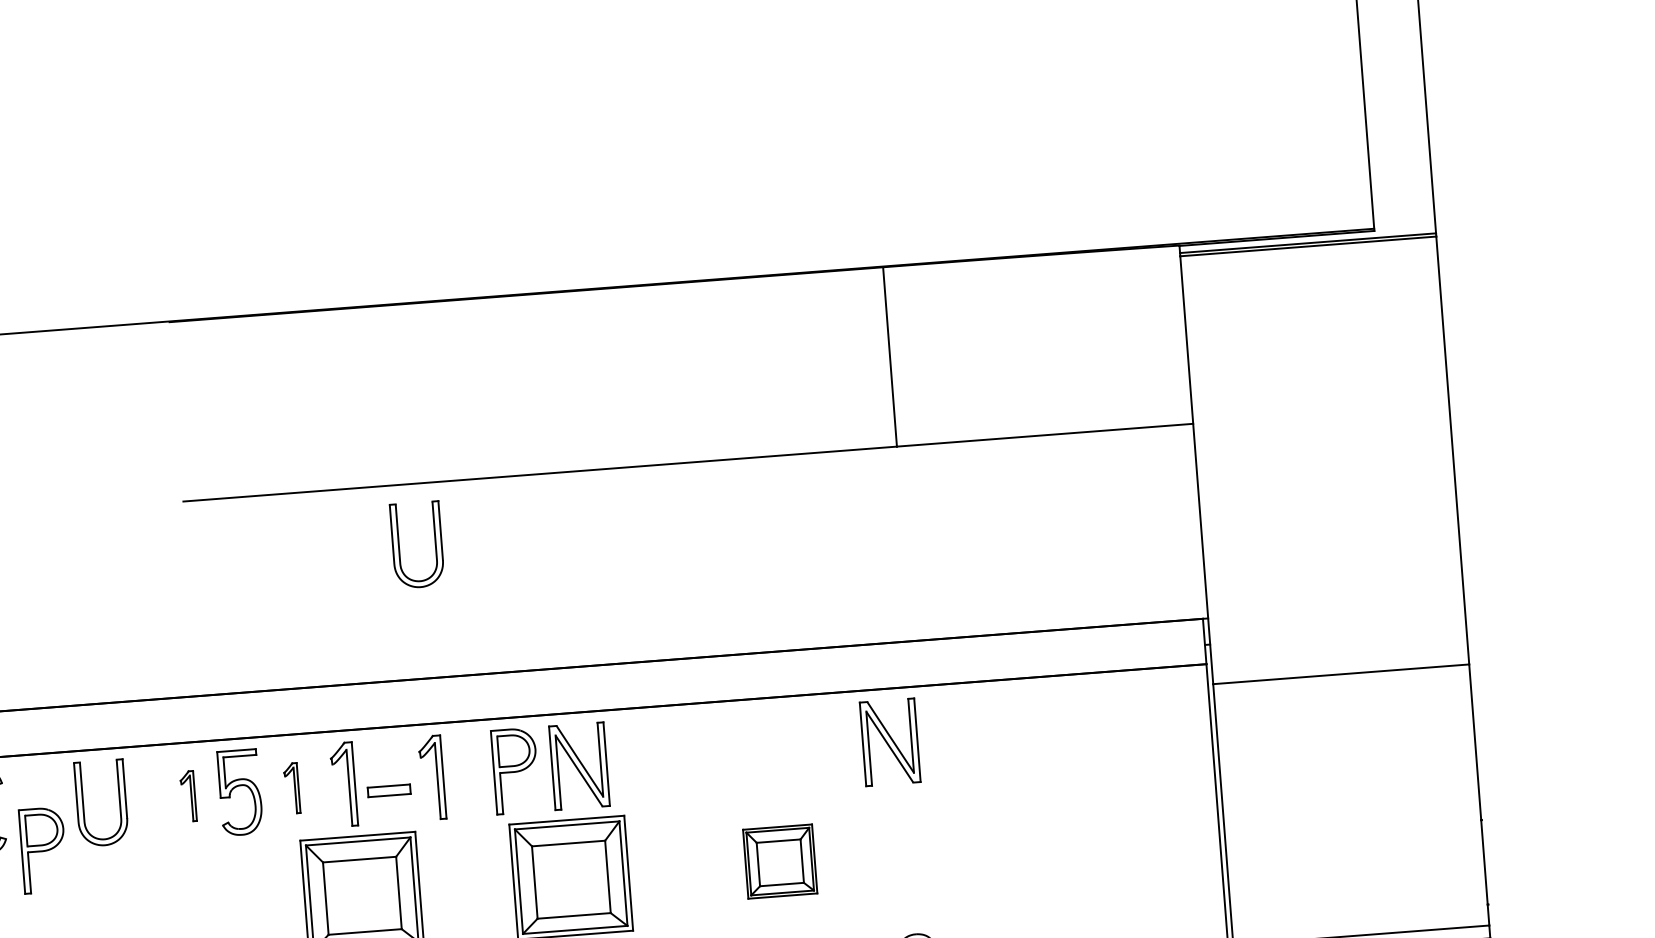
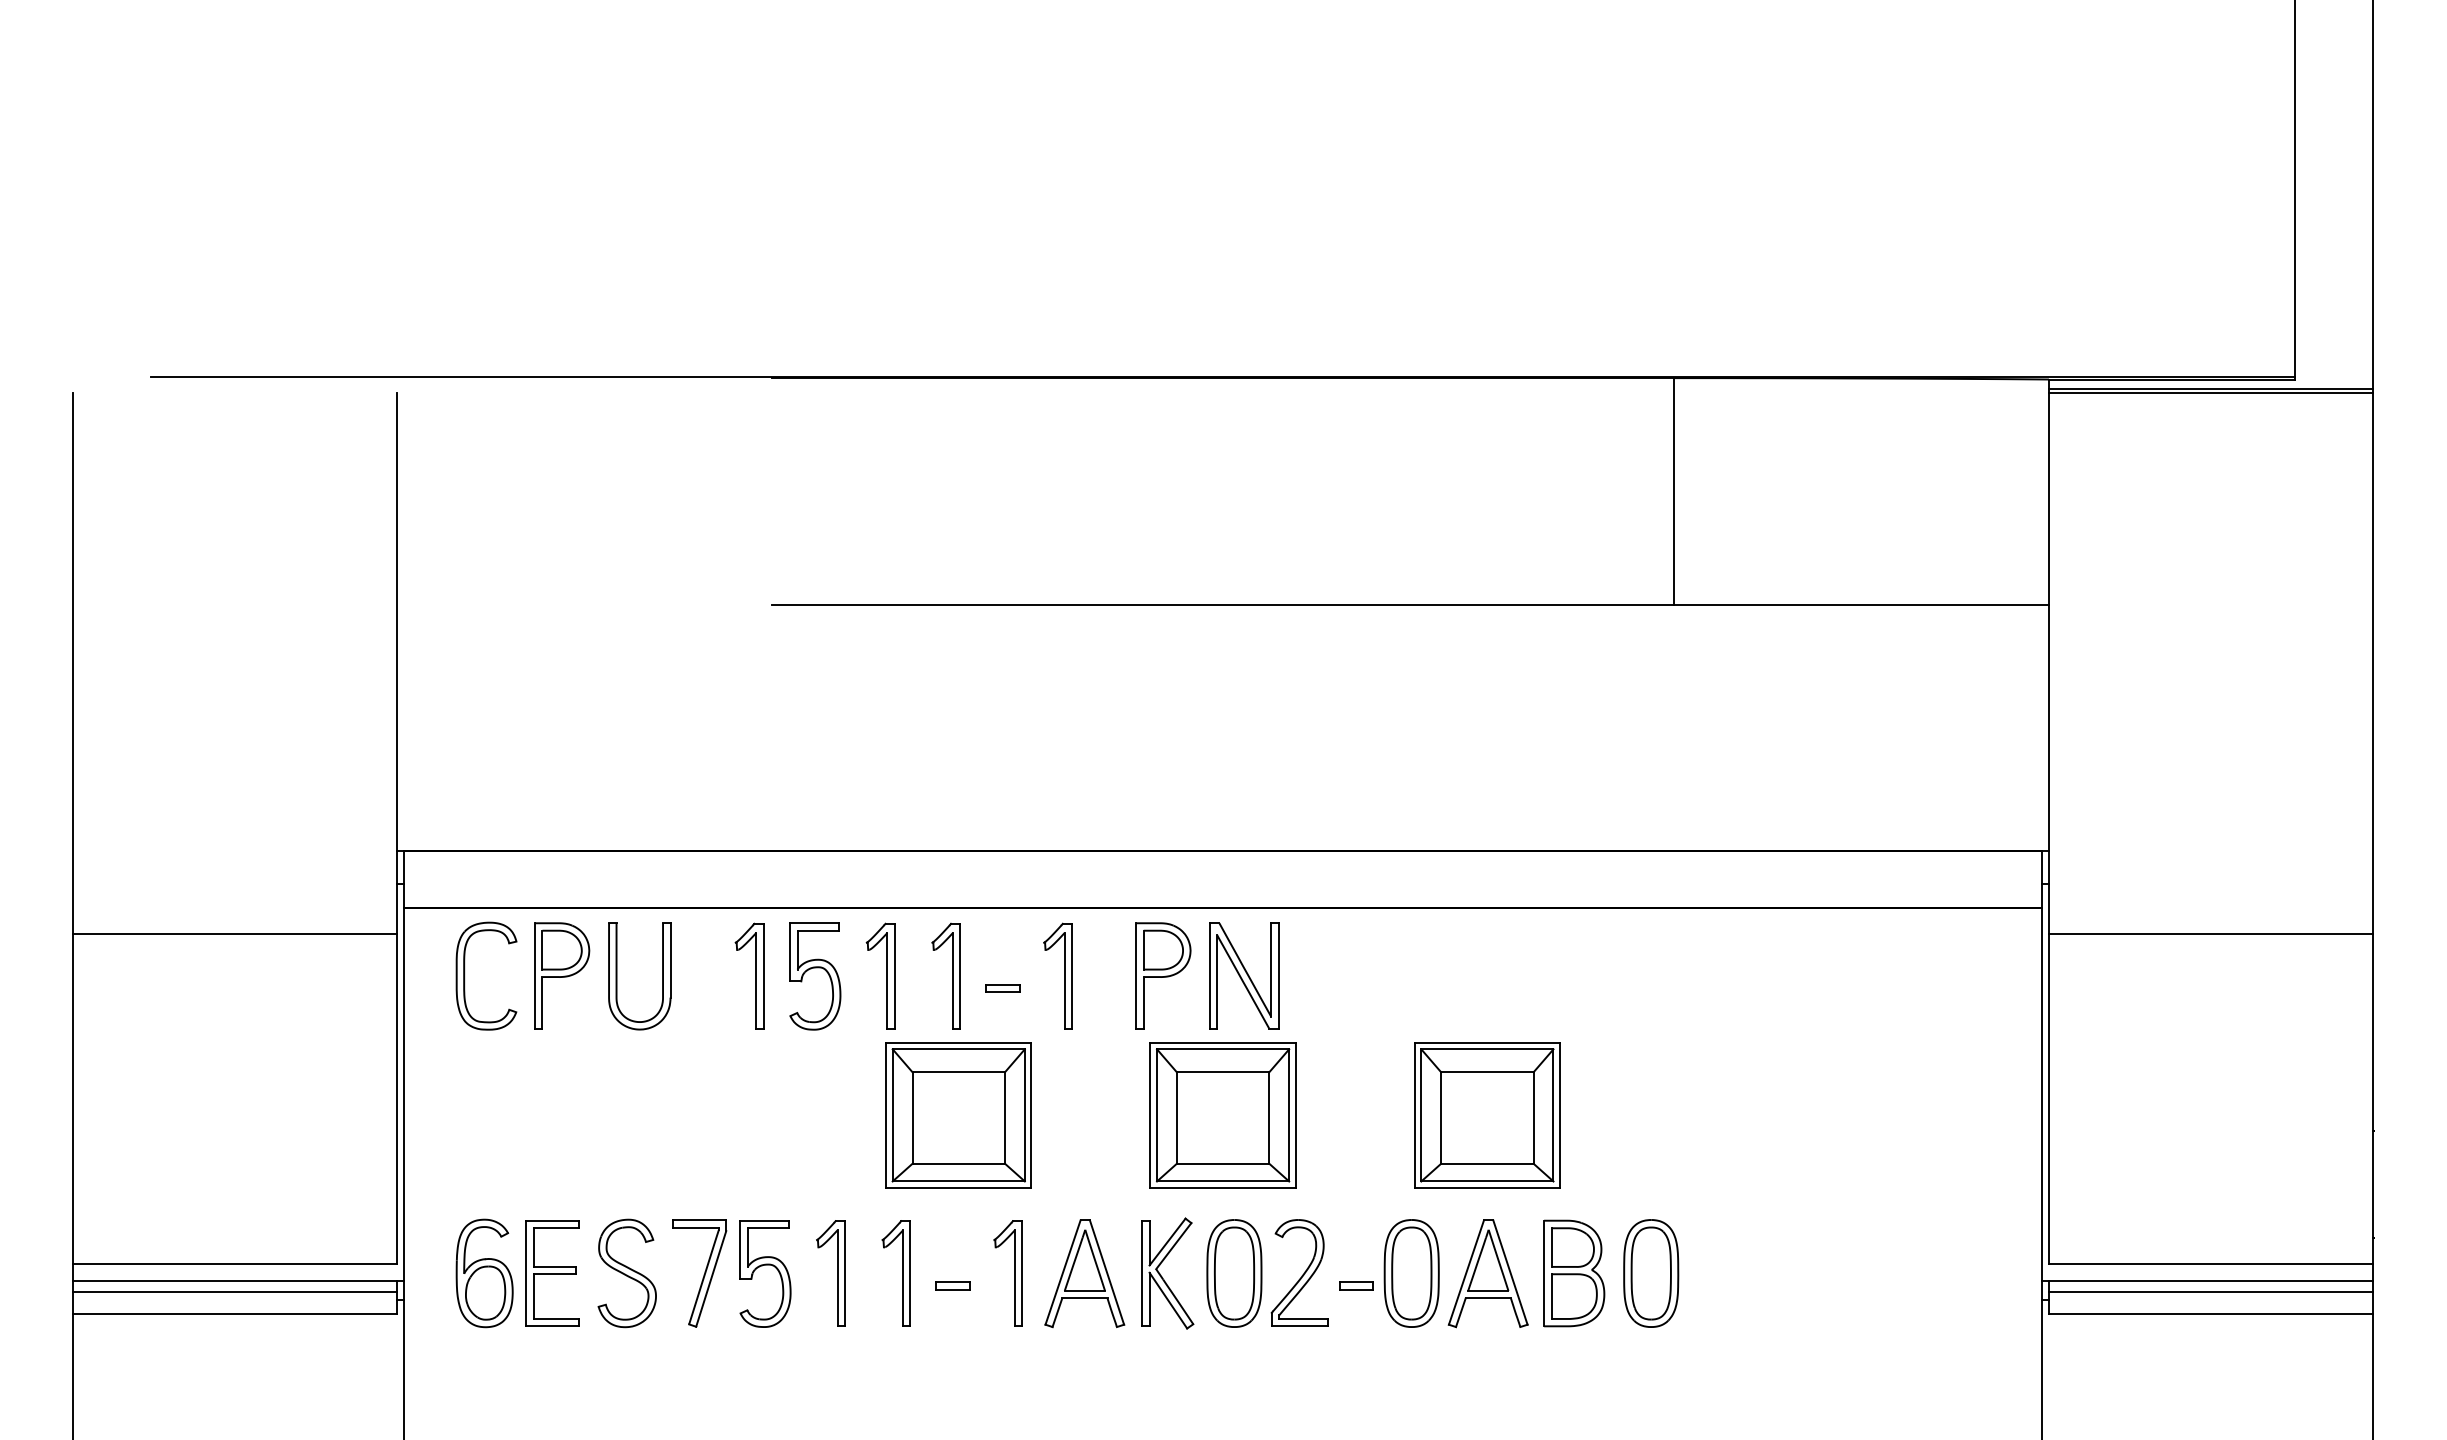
part: (399, 546) -> (1039, 682), removed
part: (890, 741) -> (1637, 975), removed
part: (291, 787) -> (880, 975), size x1.67
part: (389, 790) -> (1002, 988), size x0.62
part: (188, 795) -> (749, 975), size x1.67
part: (43, 849) -> (562, 975), moved
part: (780, 861) -> (1487, 1115), size x1.67

